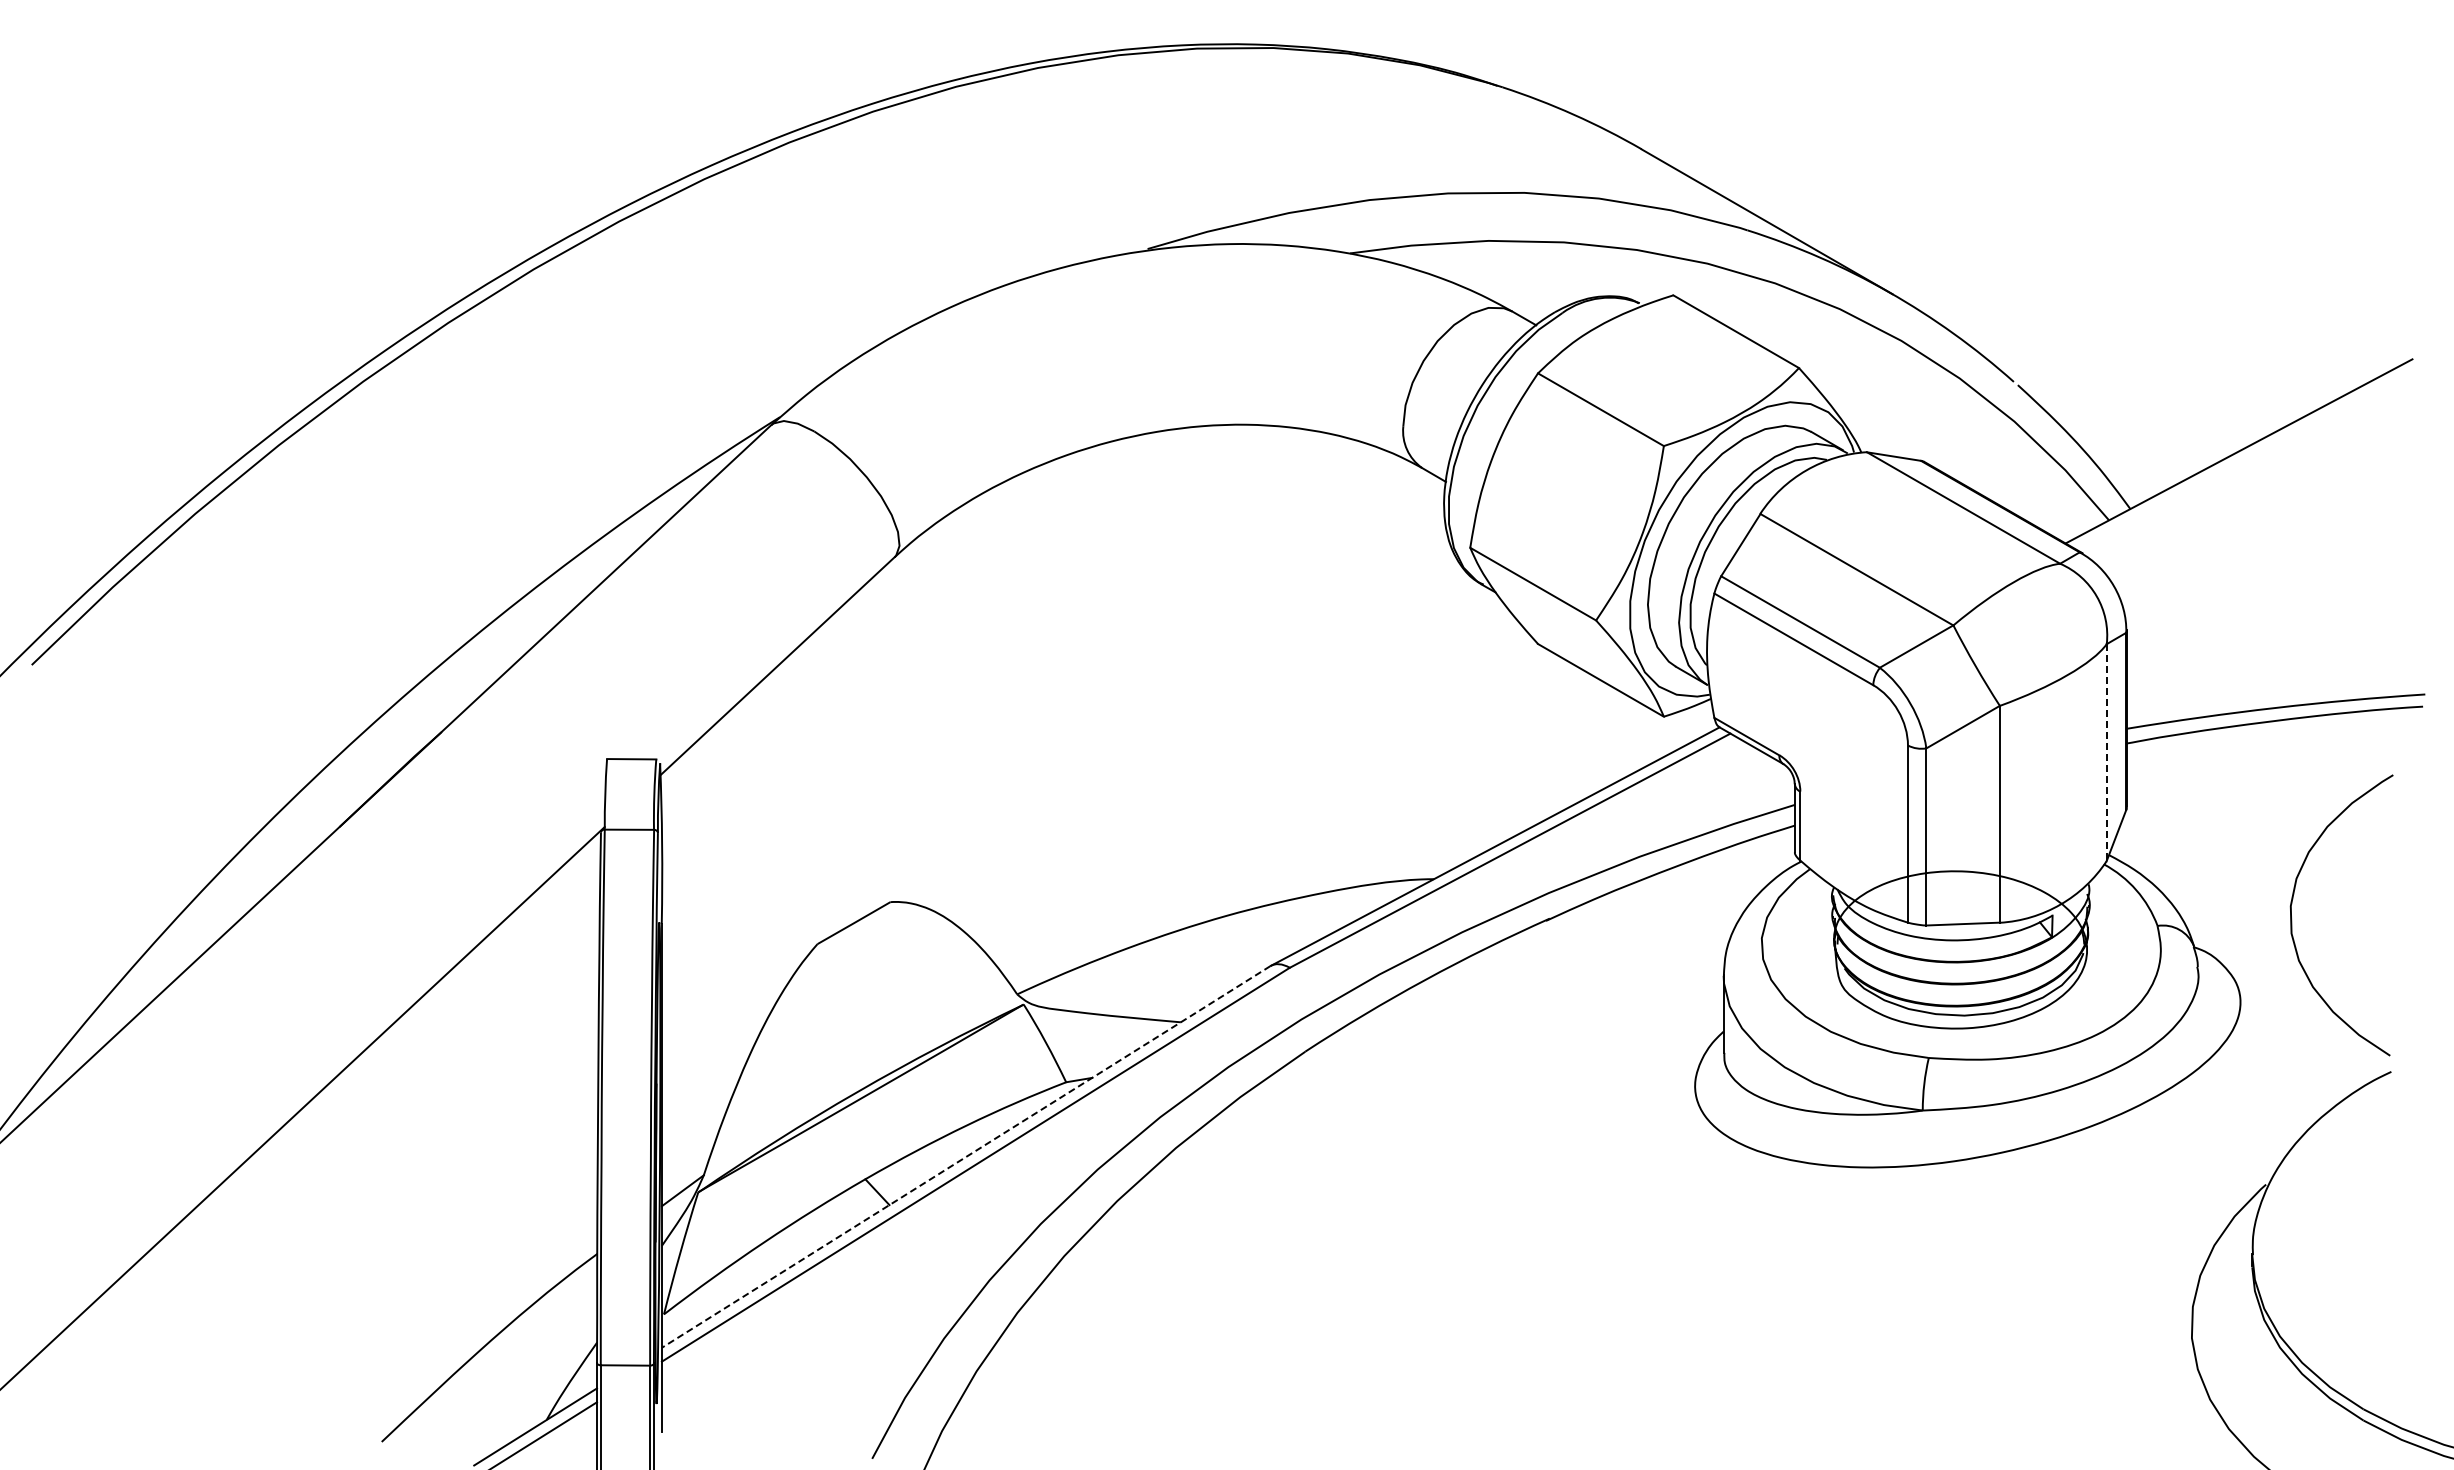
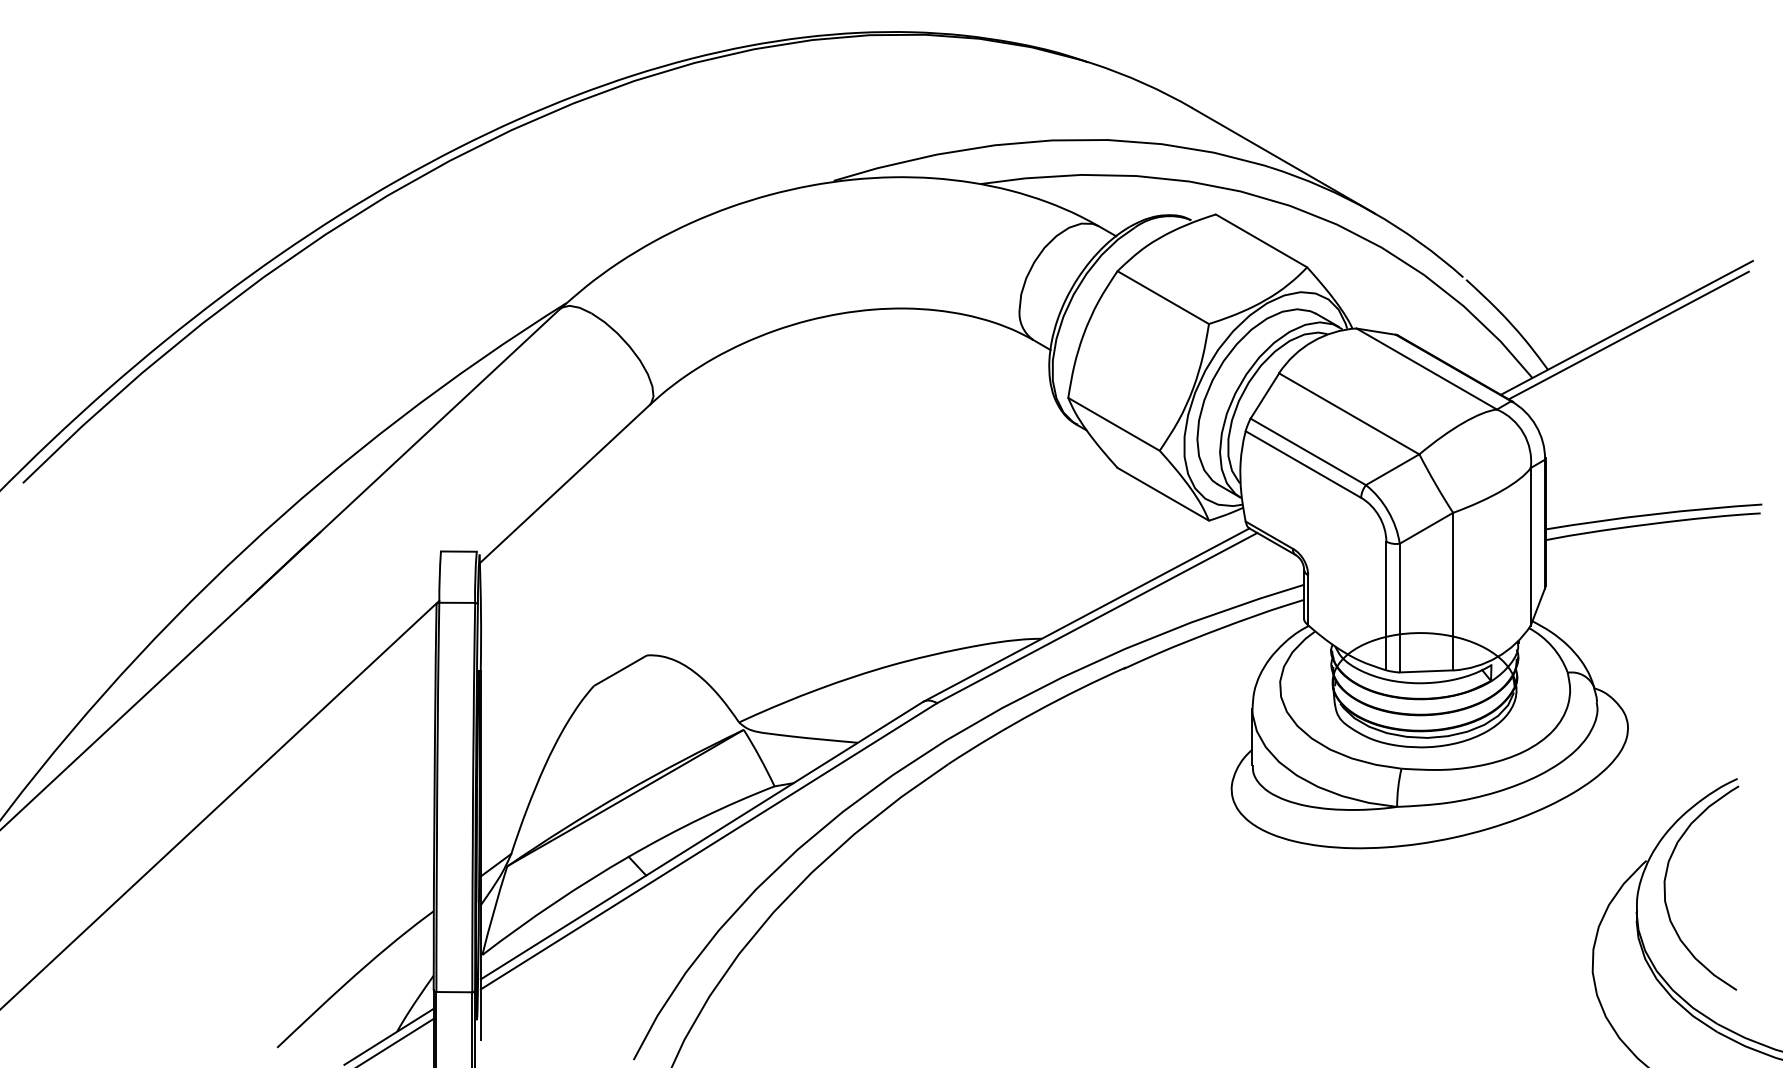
line: (2241, 461) -> (1628, 335), added
line: (2106, 753) -> (1530, 547), dashed -> solid
curve: (2292, 919) -> (1665, 891), moved
line: (965, 1157) -> (701, 841), dashed -> solid

